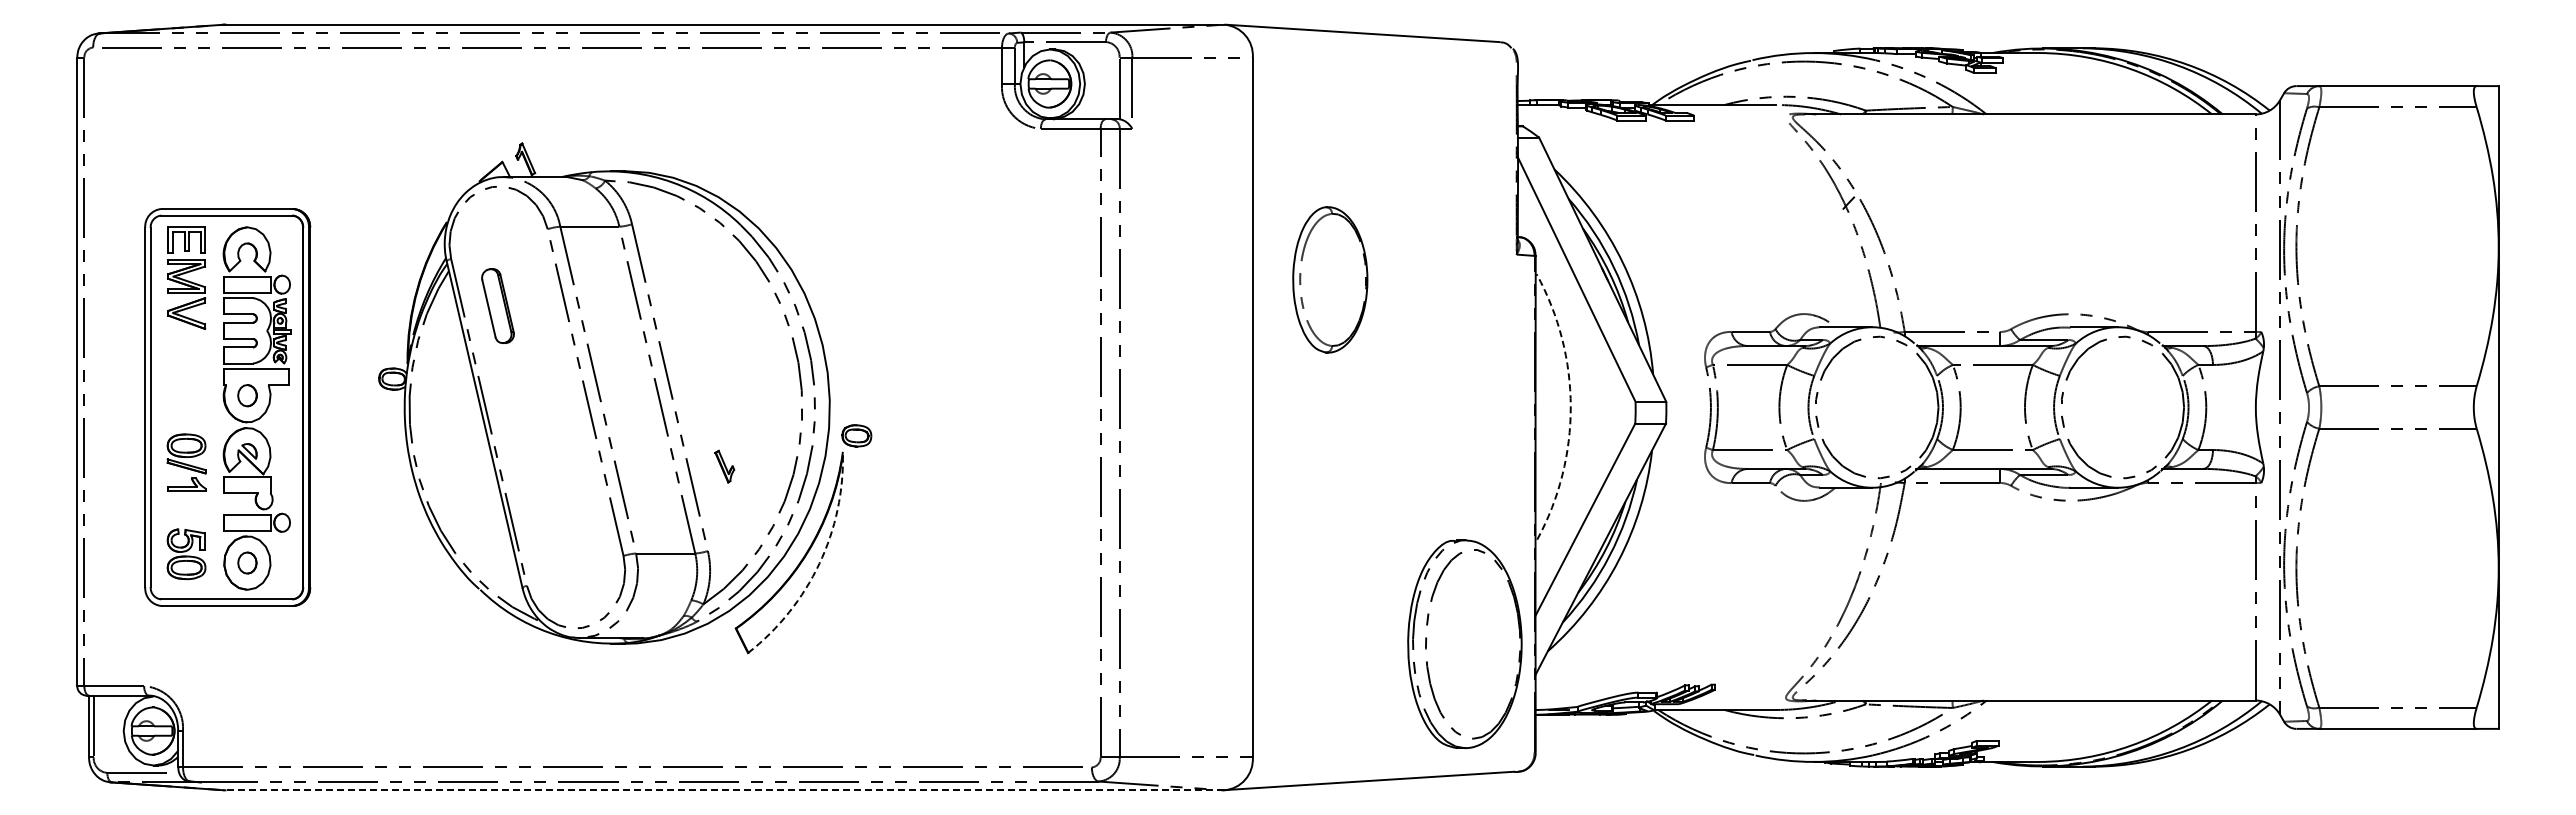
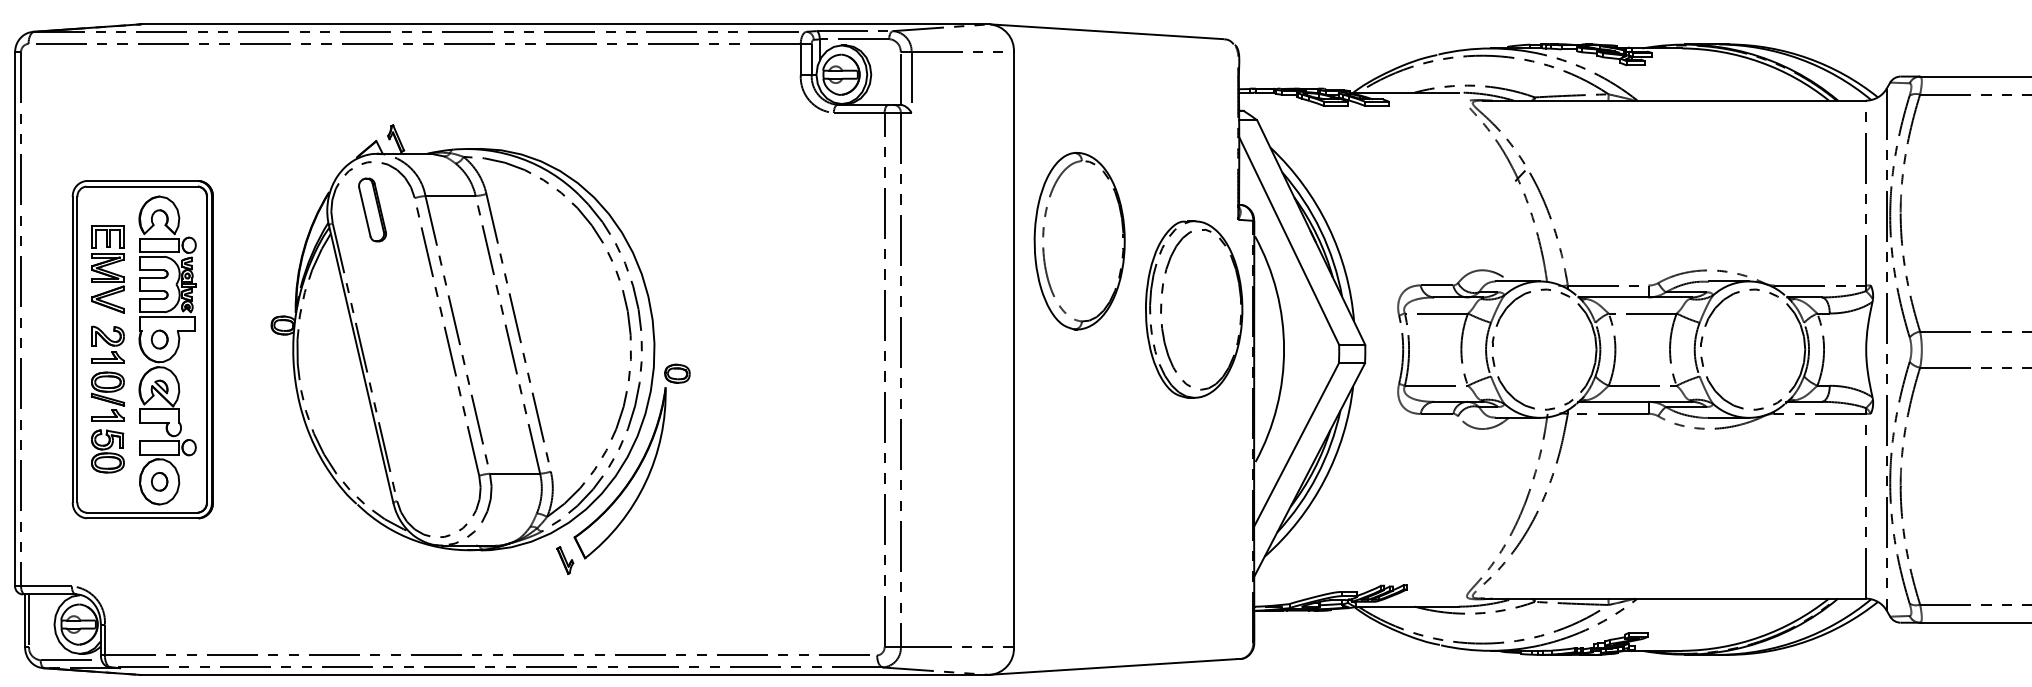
part: (186, 277) -> (107, 268), moved
part: (1330, 279) -> (1079, 240), size x1.43
part: (497, 306) -> (372, 210), moved
part: (186, 401) -> (107, 344), added
arc: (1570, 406) -> (1283, 348), dashed -> solid
part: (724, 466) -> (565, 560), moved
part: (186, 554) -> (107, 451), moved
arc: (819, 563) -> (645, 482), dashed -> solid
part: (1464, 644) -> (1193, 309), moved
line: (724, 790) -> (565, 675), dashed -> solid

